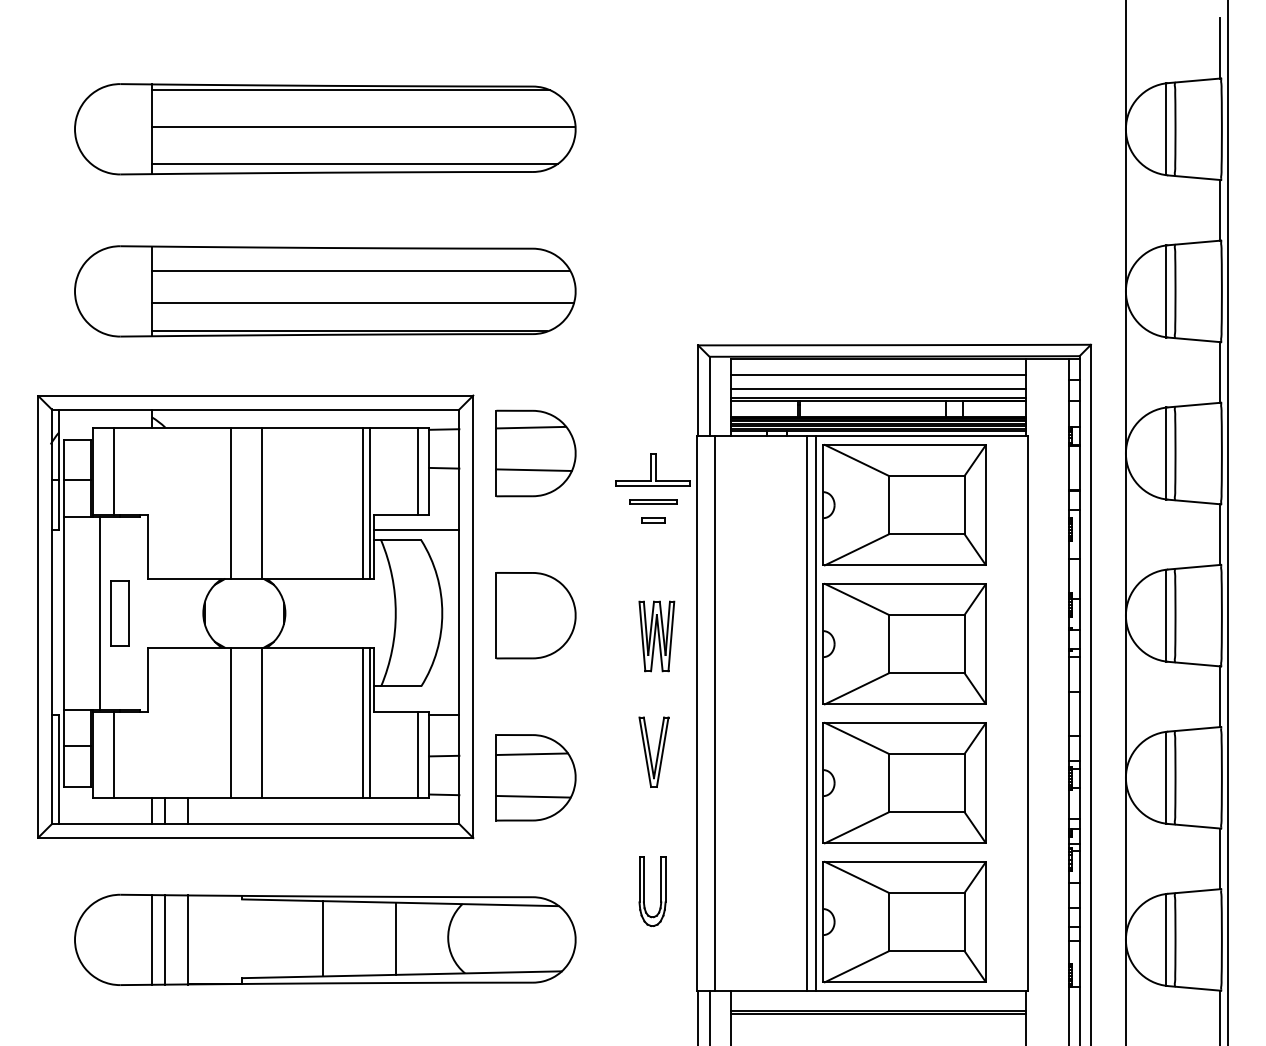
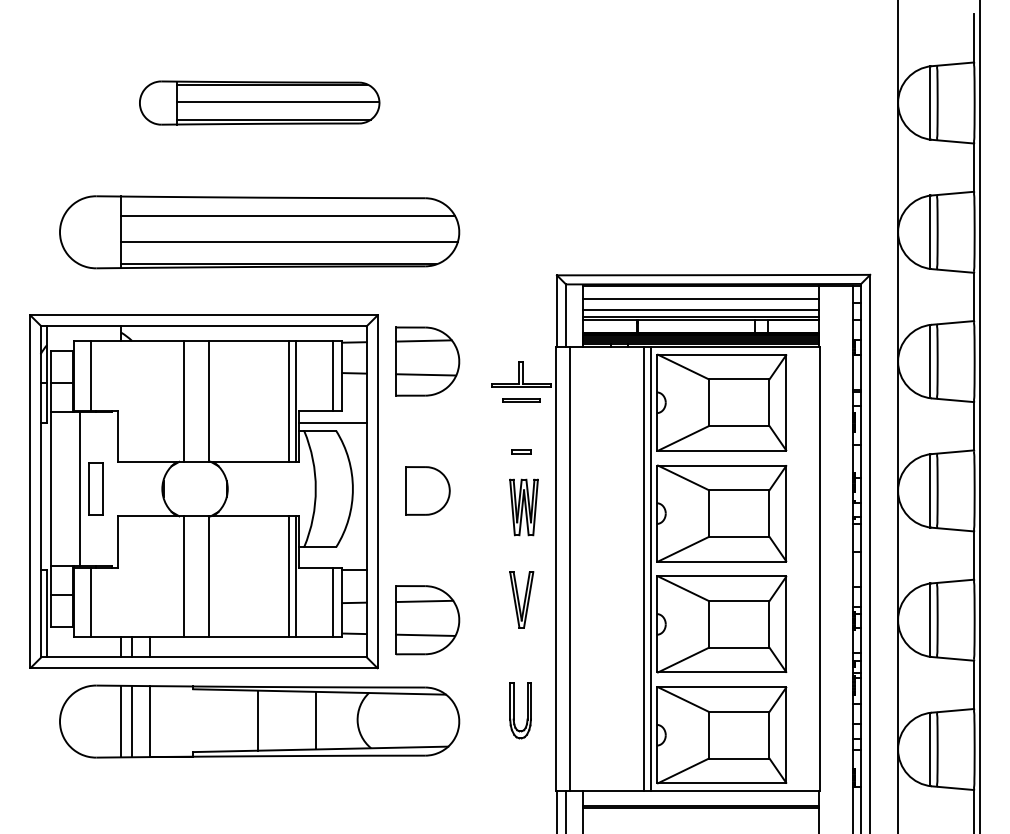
part: (325, 129) -> (259, 103), size x0.6
part: (653, 520) -> (521, 451), moved
part: (535, 615) -> (427, 490), size x0.7
part: (325, 939) -> (259, 721), moved

